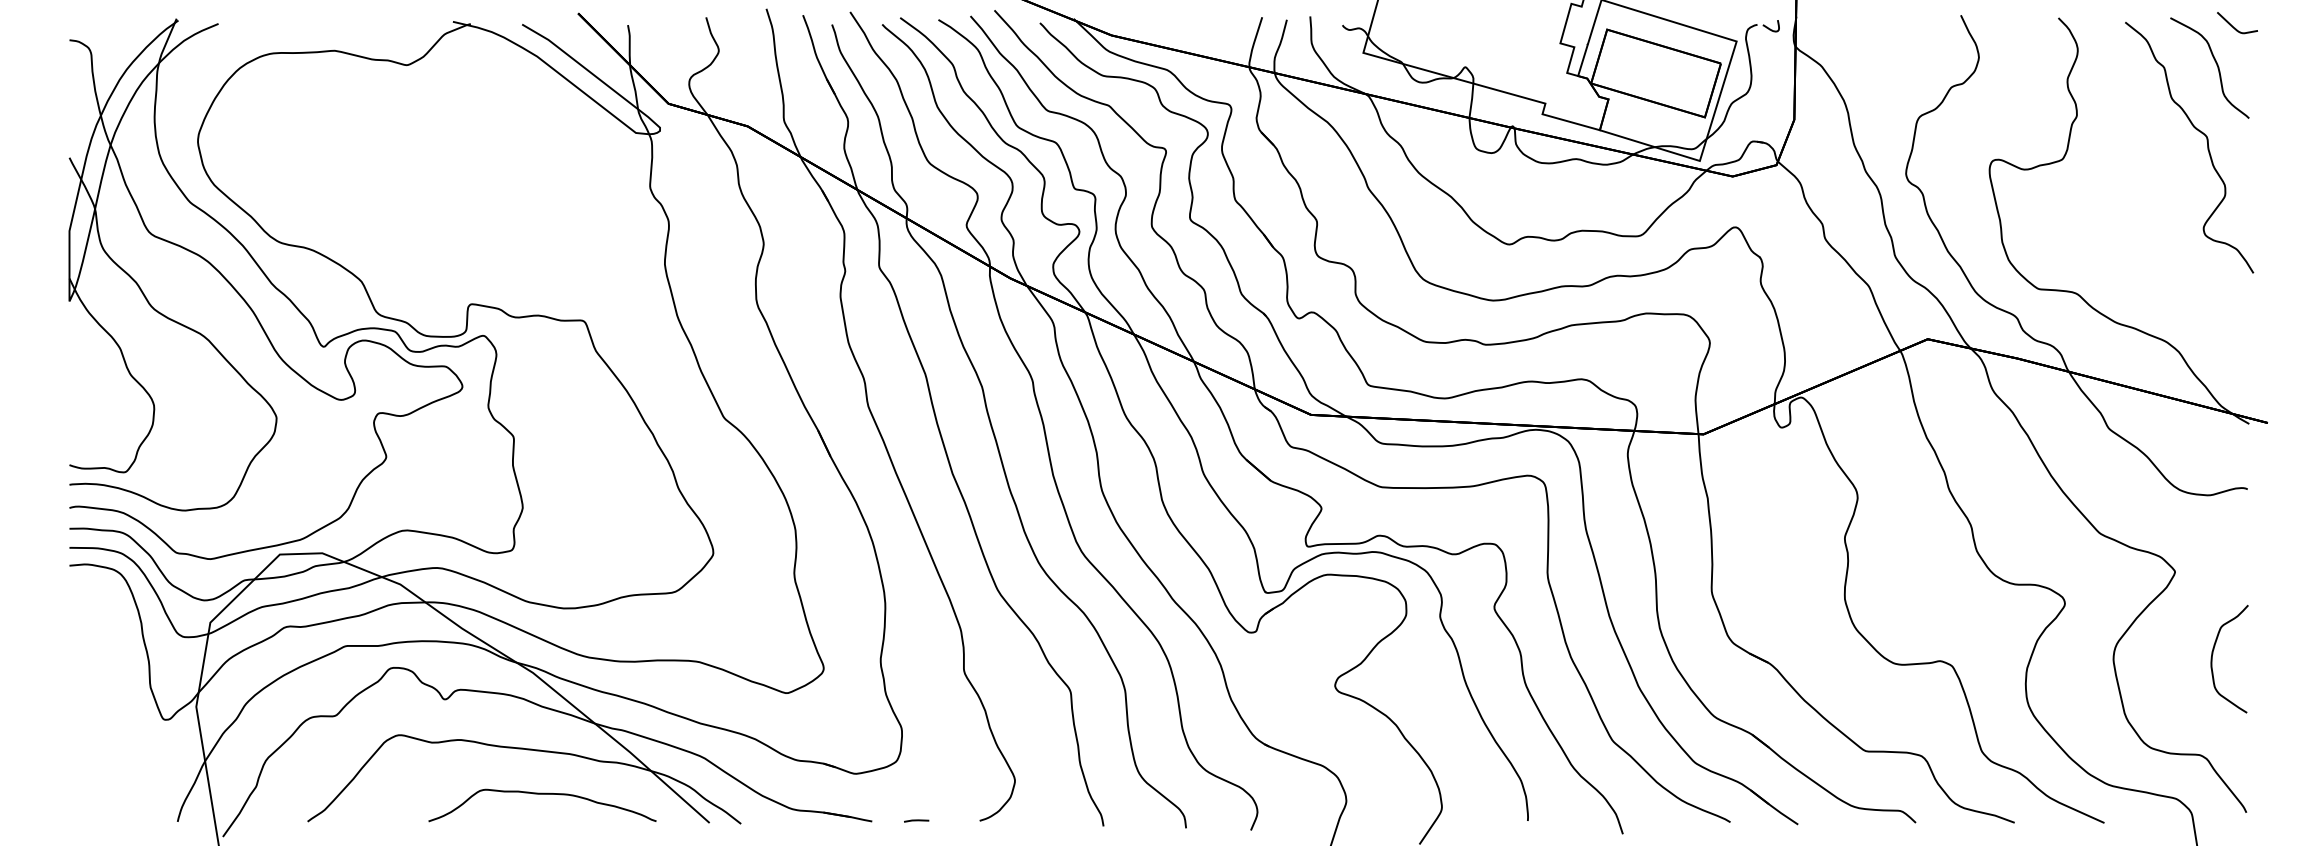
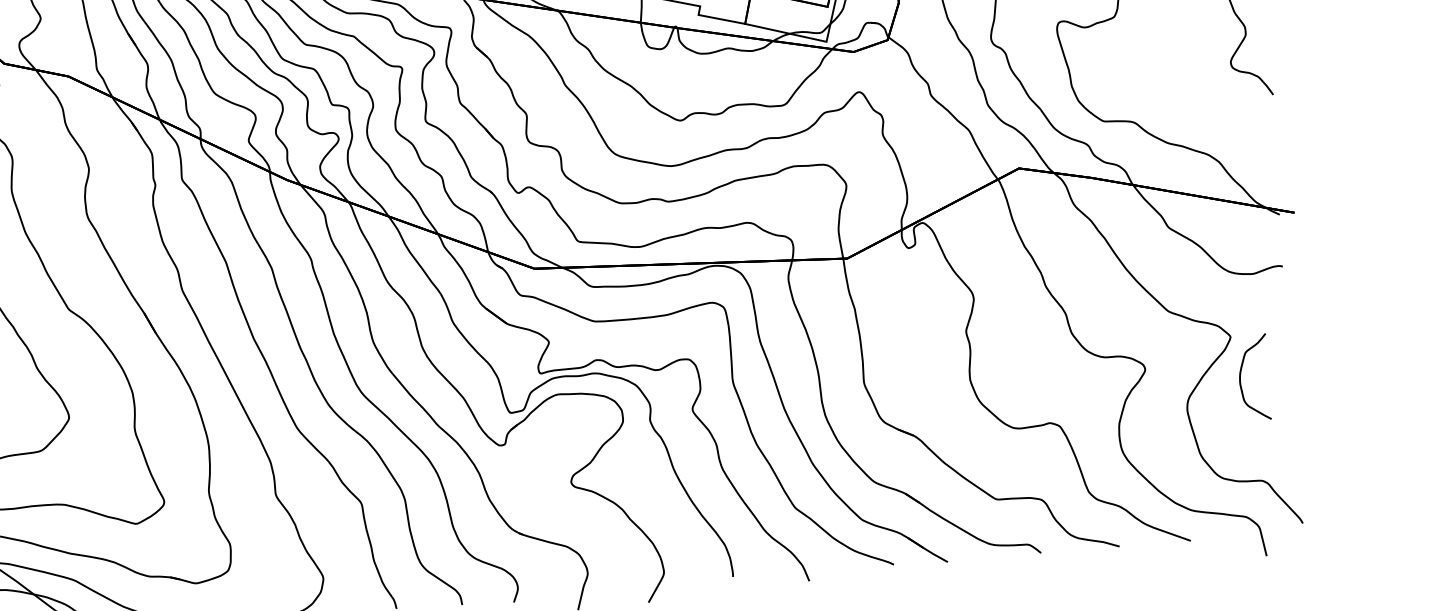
curve: (2213, 654) -> (1241, 374), moved

